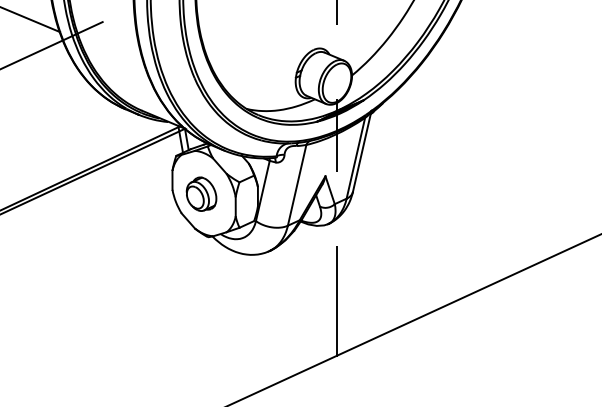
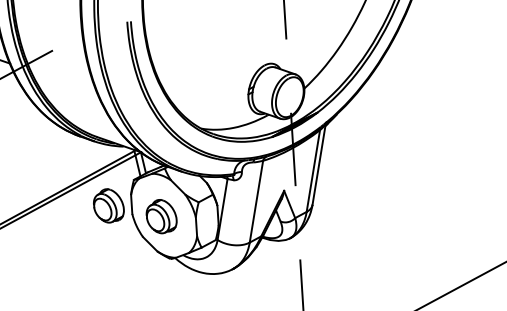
part: (149, 179) -> (108, 205), added

